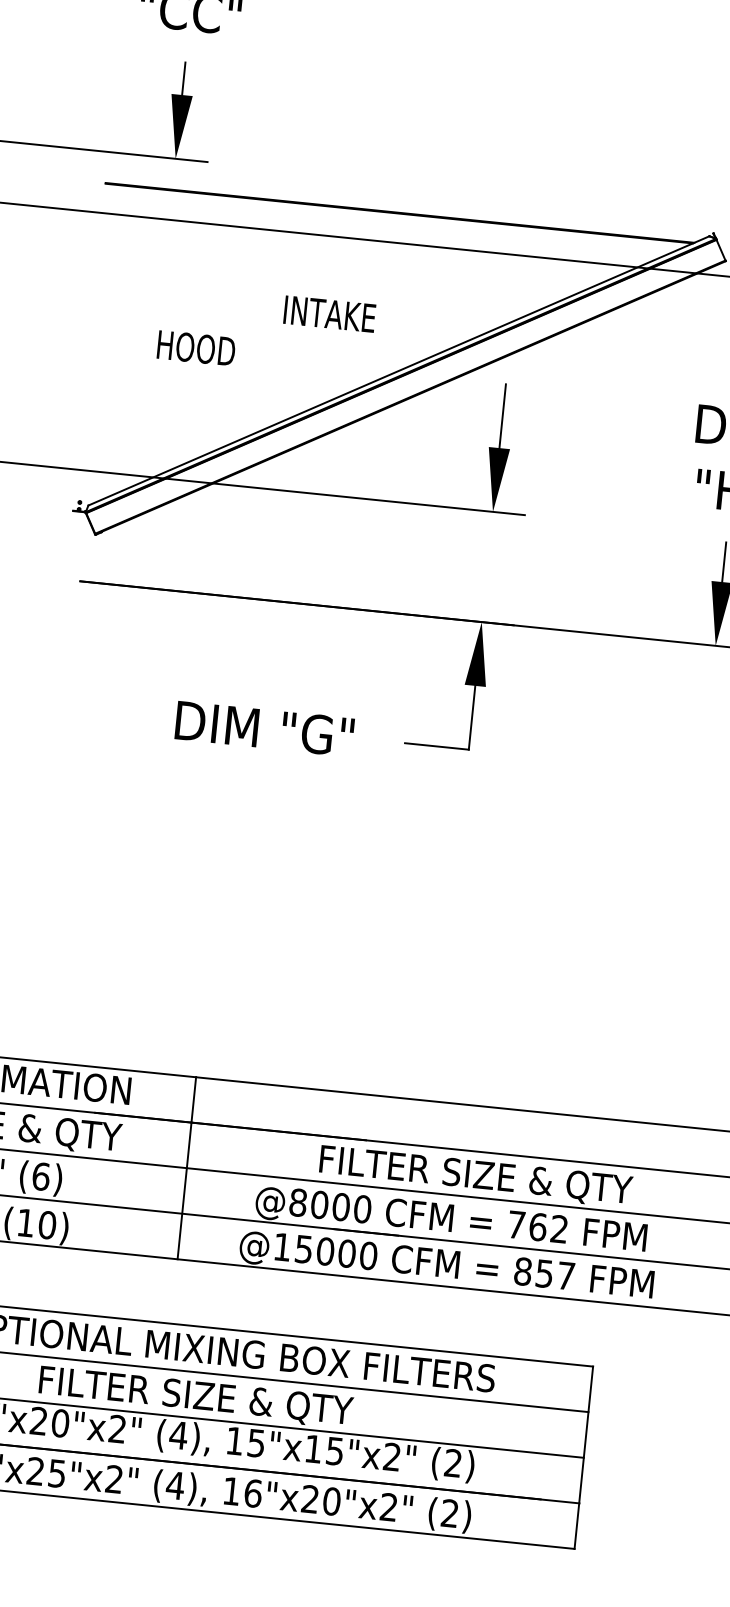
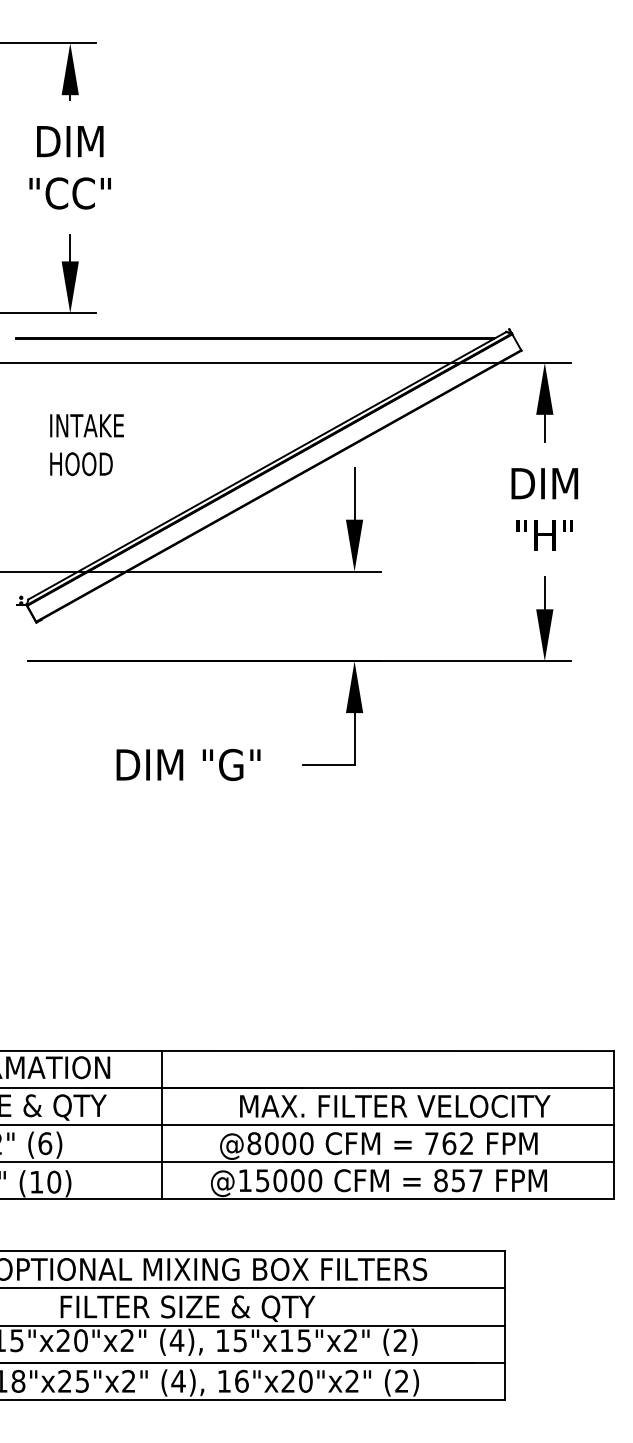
text: (329, 313) -> (86, 425), moved
text: (196, 347) -> (81, 463), moved
text: (476, 1175) -> (395, 1107), FILTER SIZE & QTY -> MAX. FILTER VELOCITY

